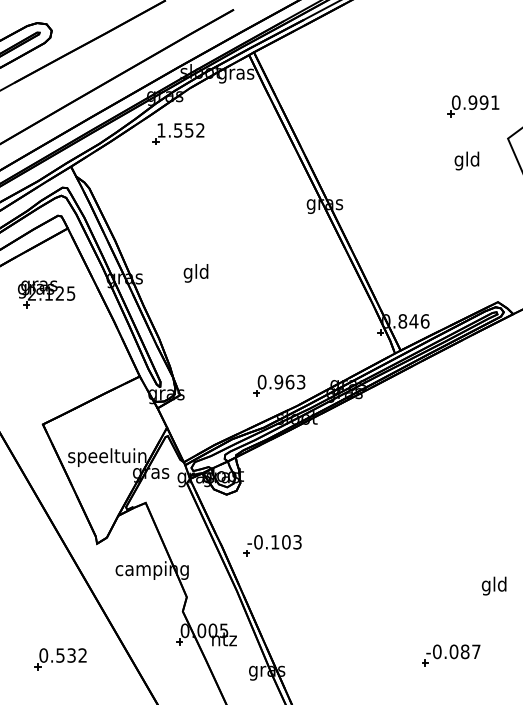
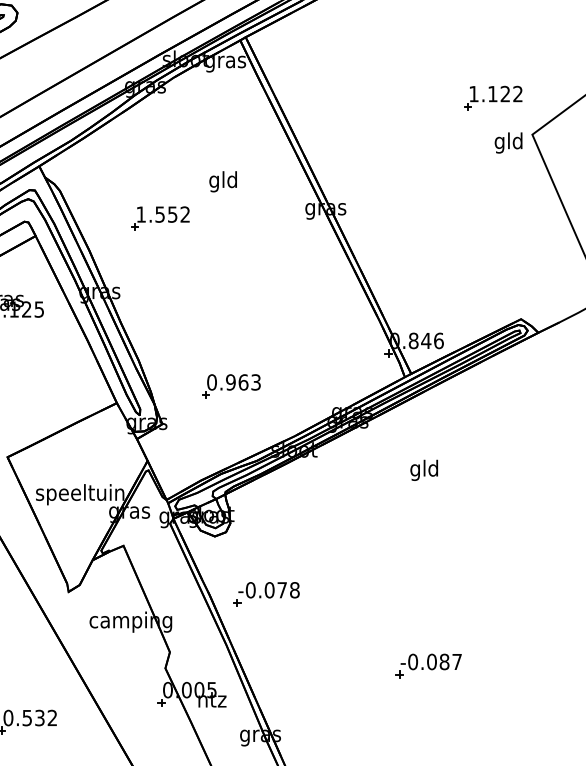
text: (475, 102) -> (495, 93), 0.991 -> 1.122
part: (178, 133) -> (160, 218), moved
text: (466, 160) -> (508, 142), moved
text: (195, 273) -> (222, 181), moved
part: (279, 385) -> (231, 386), moved
text: (285, 542) -> (281, 590), -0.103 -> -0.078
text: (493, 585) -> (423, 469), moved
part: (451, 655) -> (429, 666), moved

